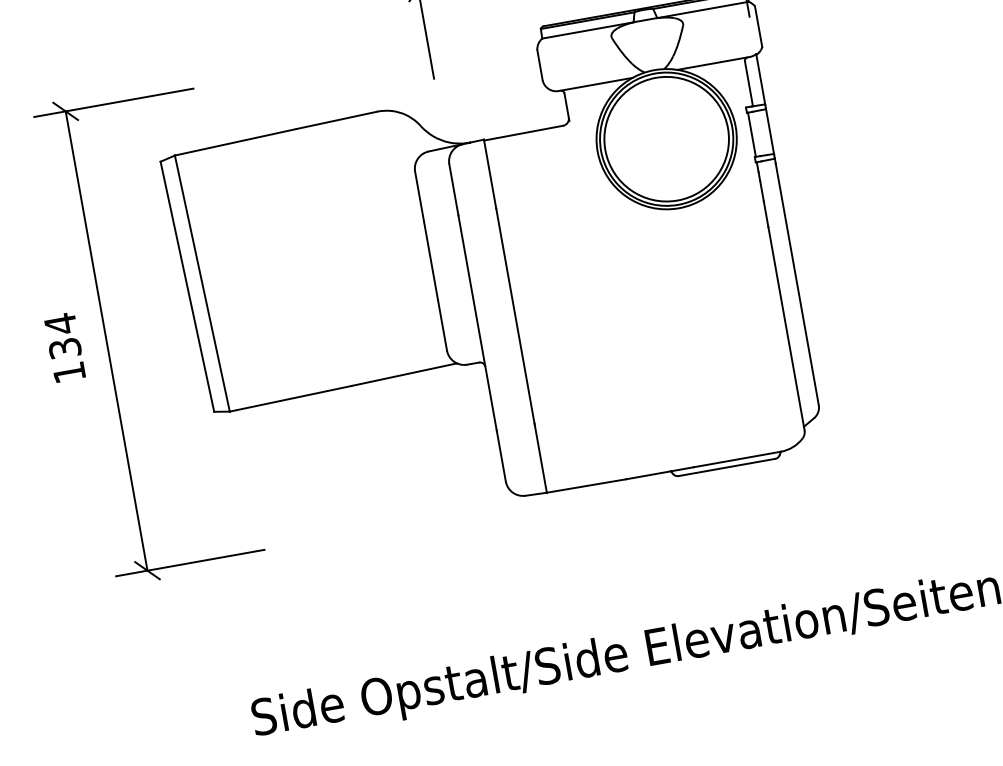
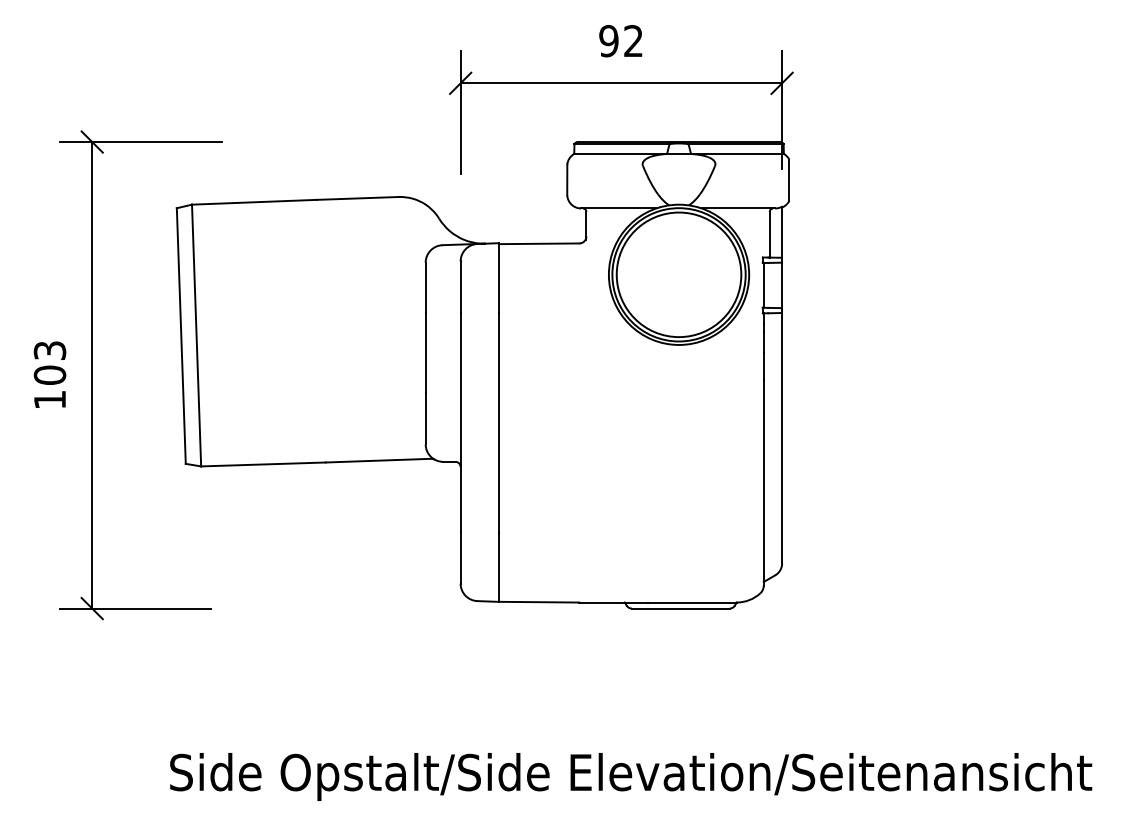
text: (62, 335) -> (49, 362), 134 -> 103

